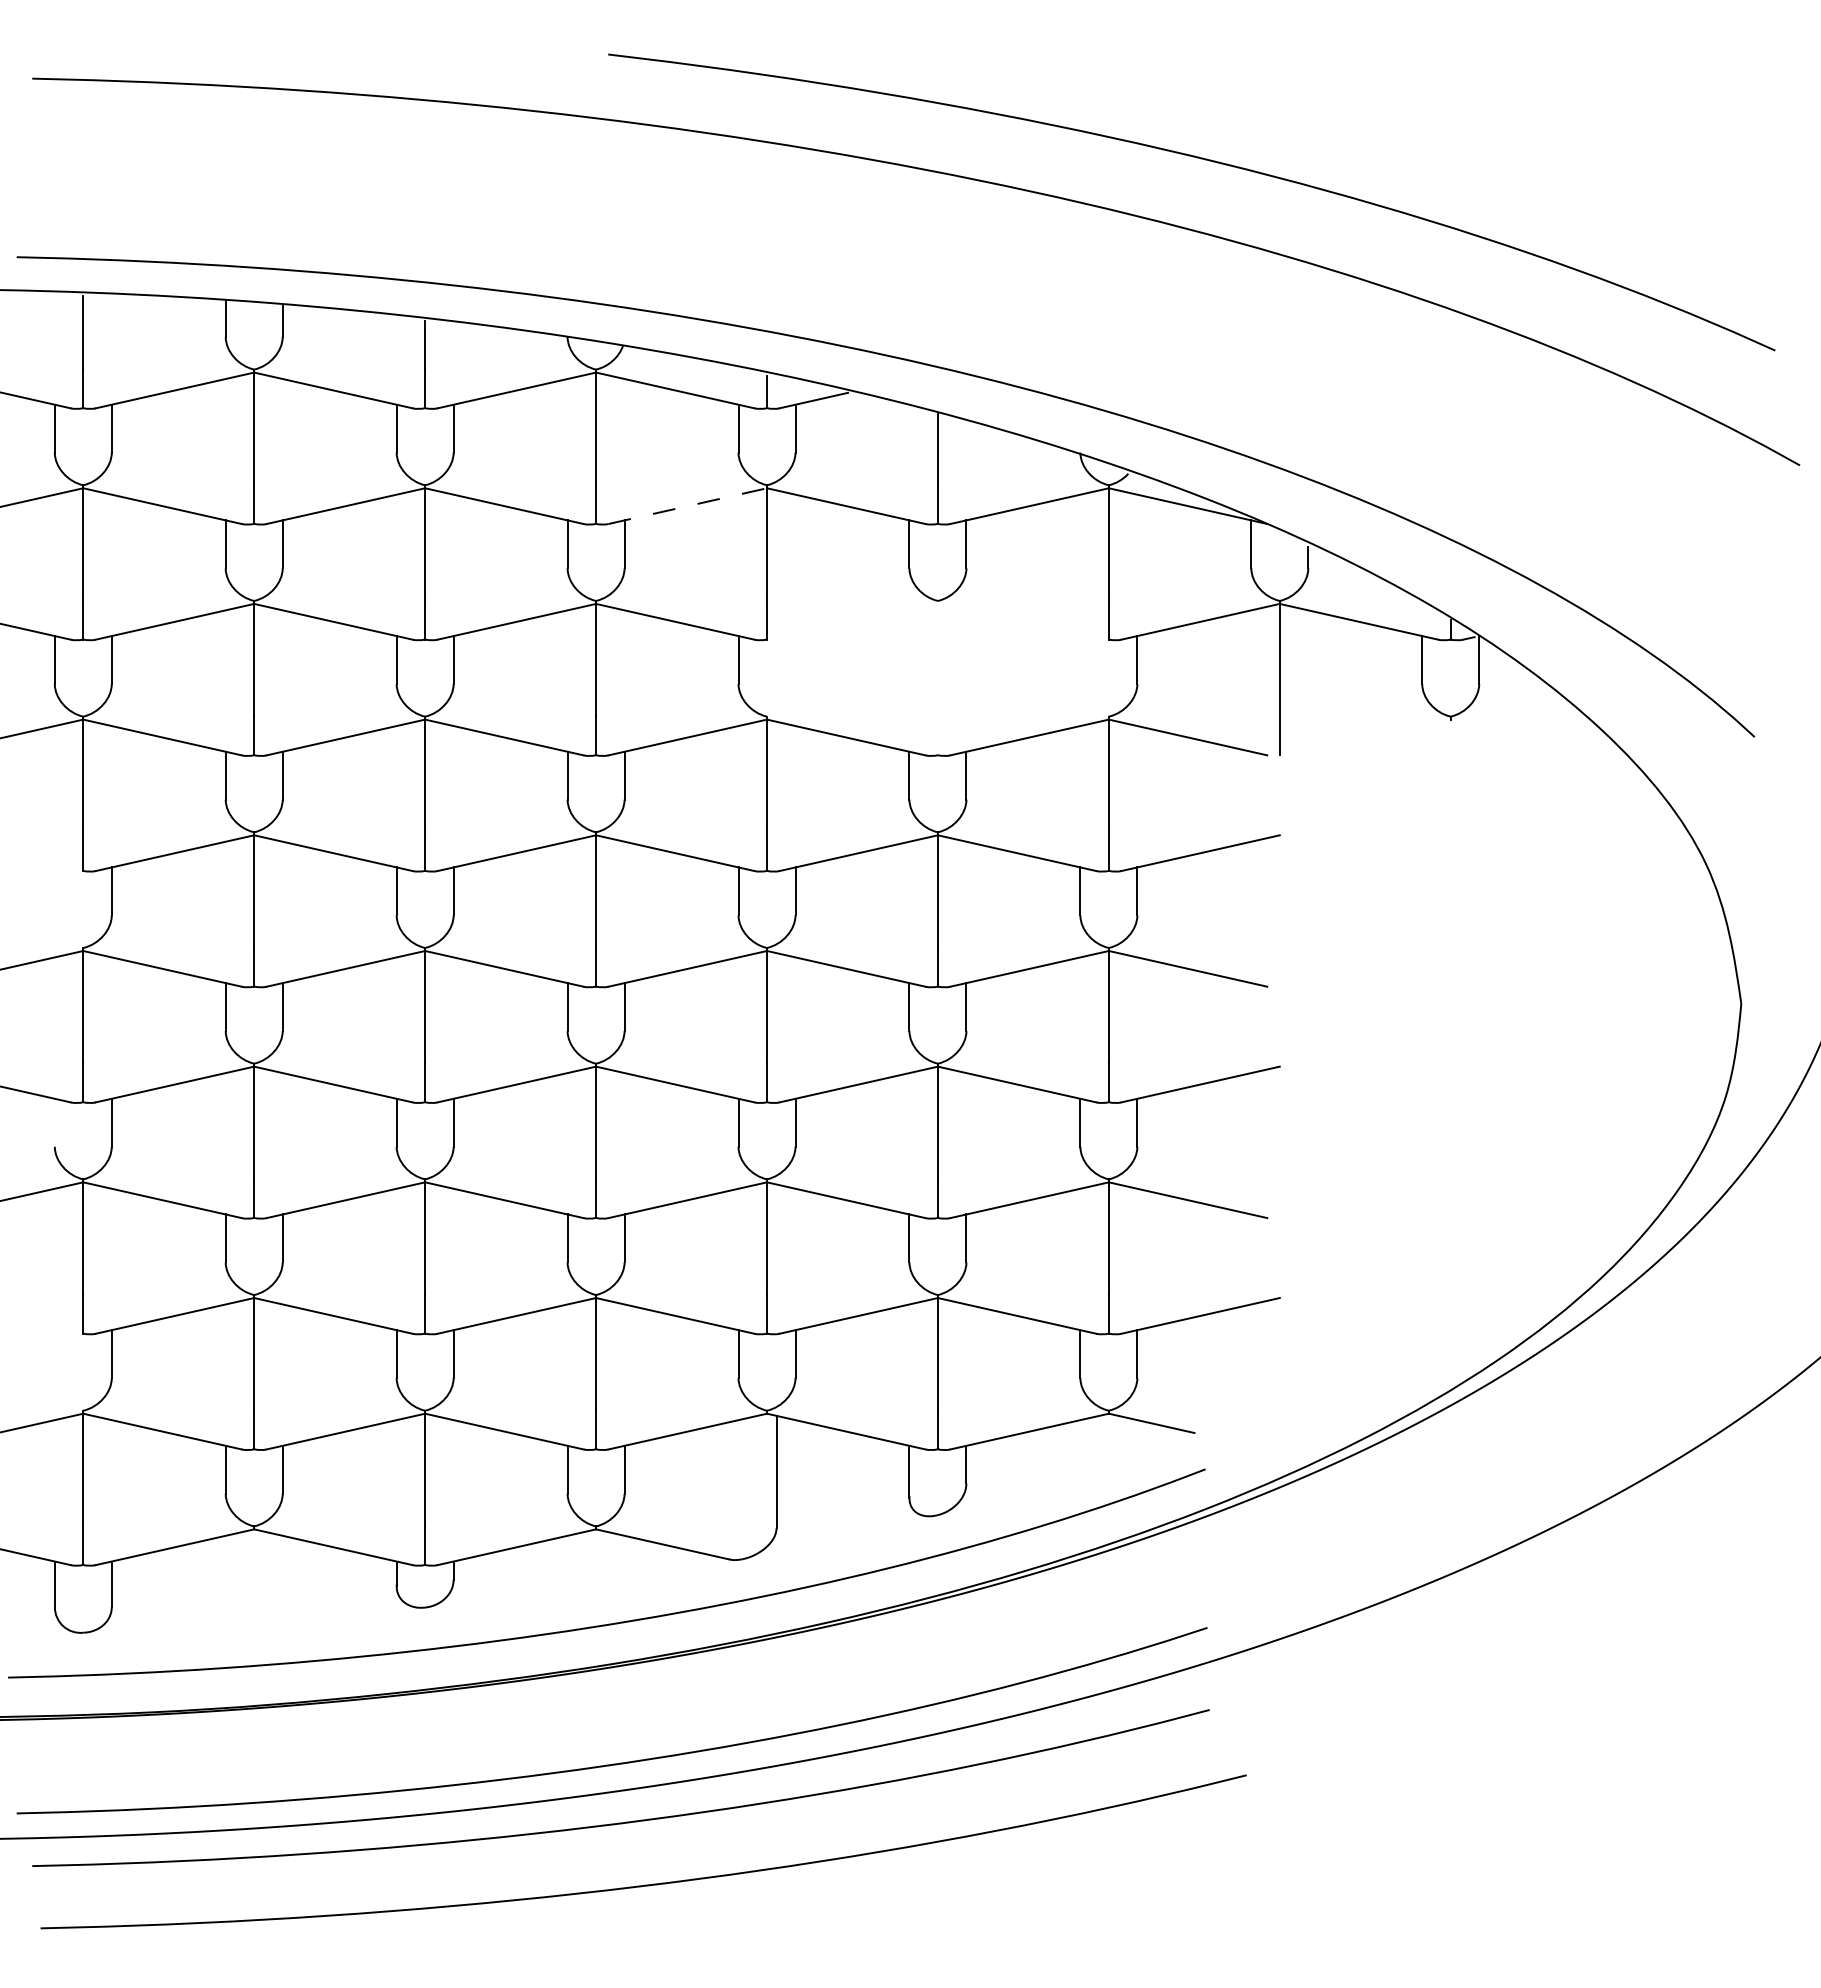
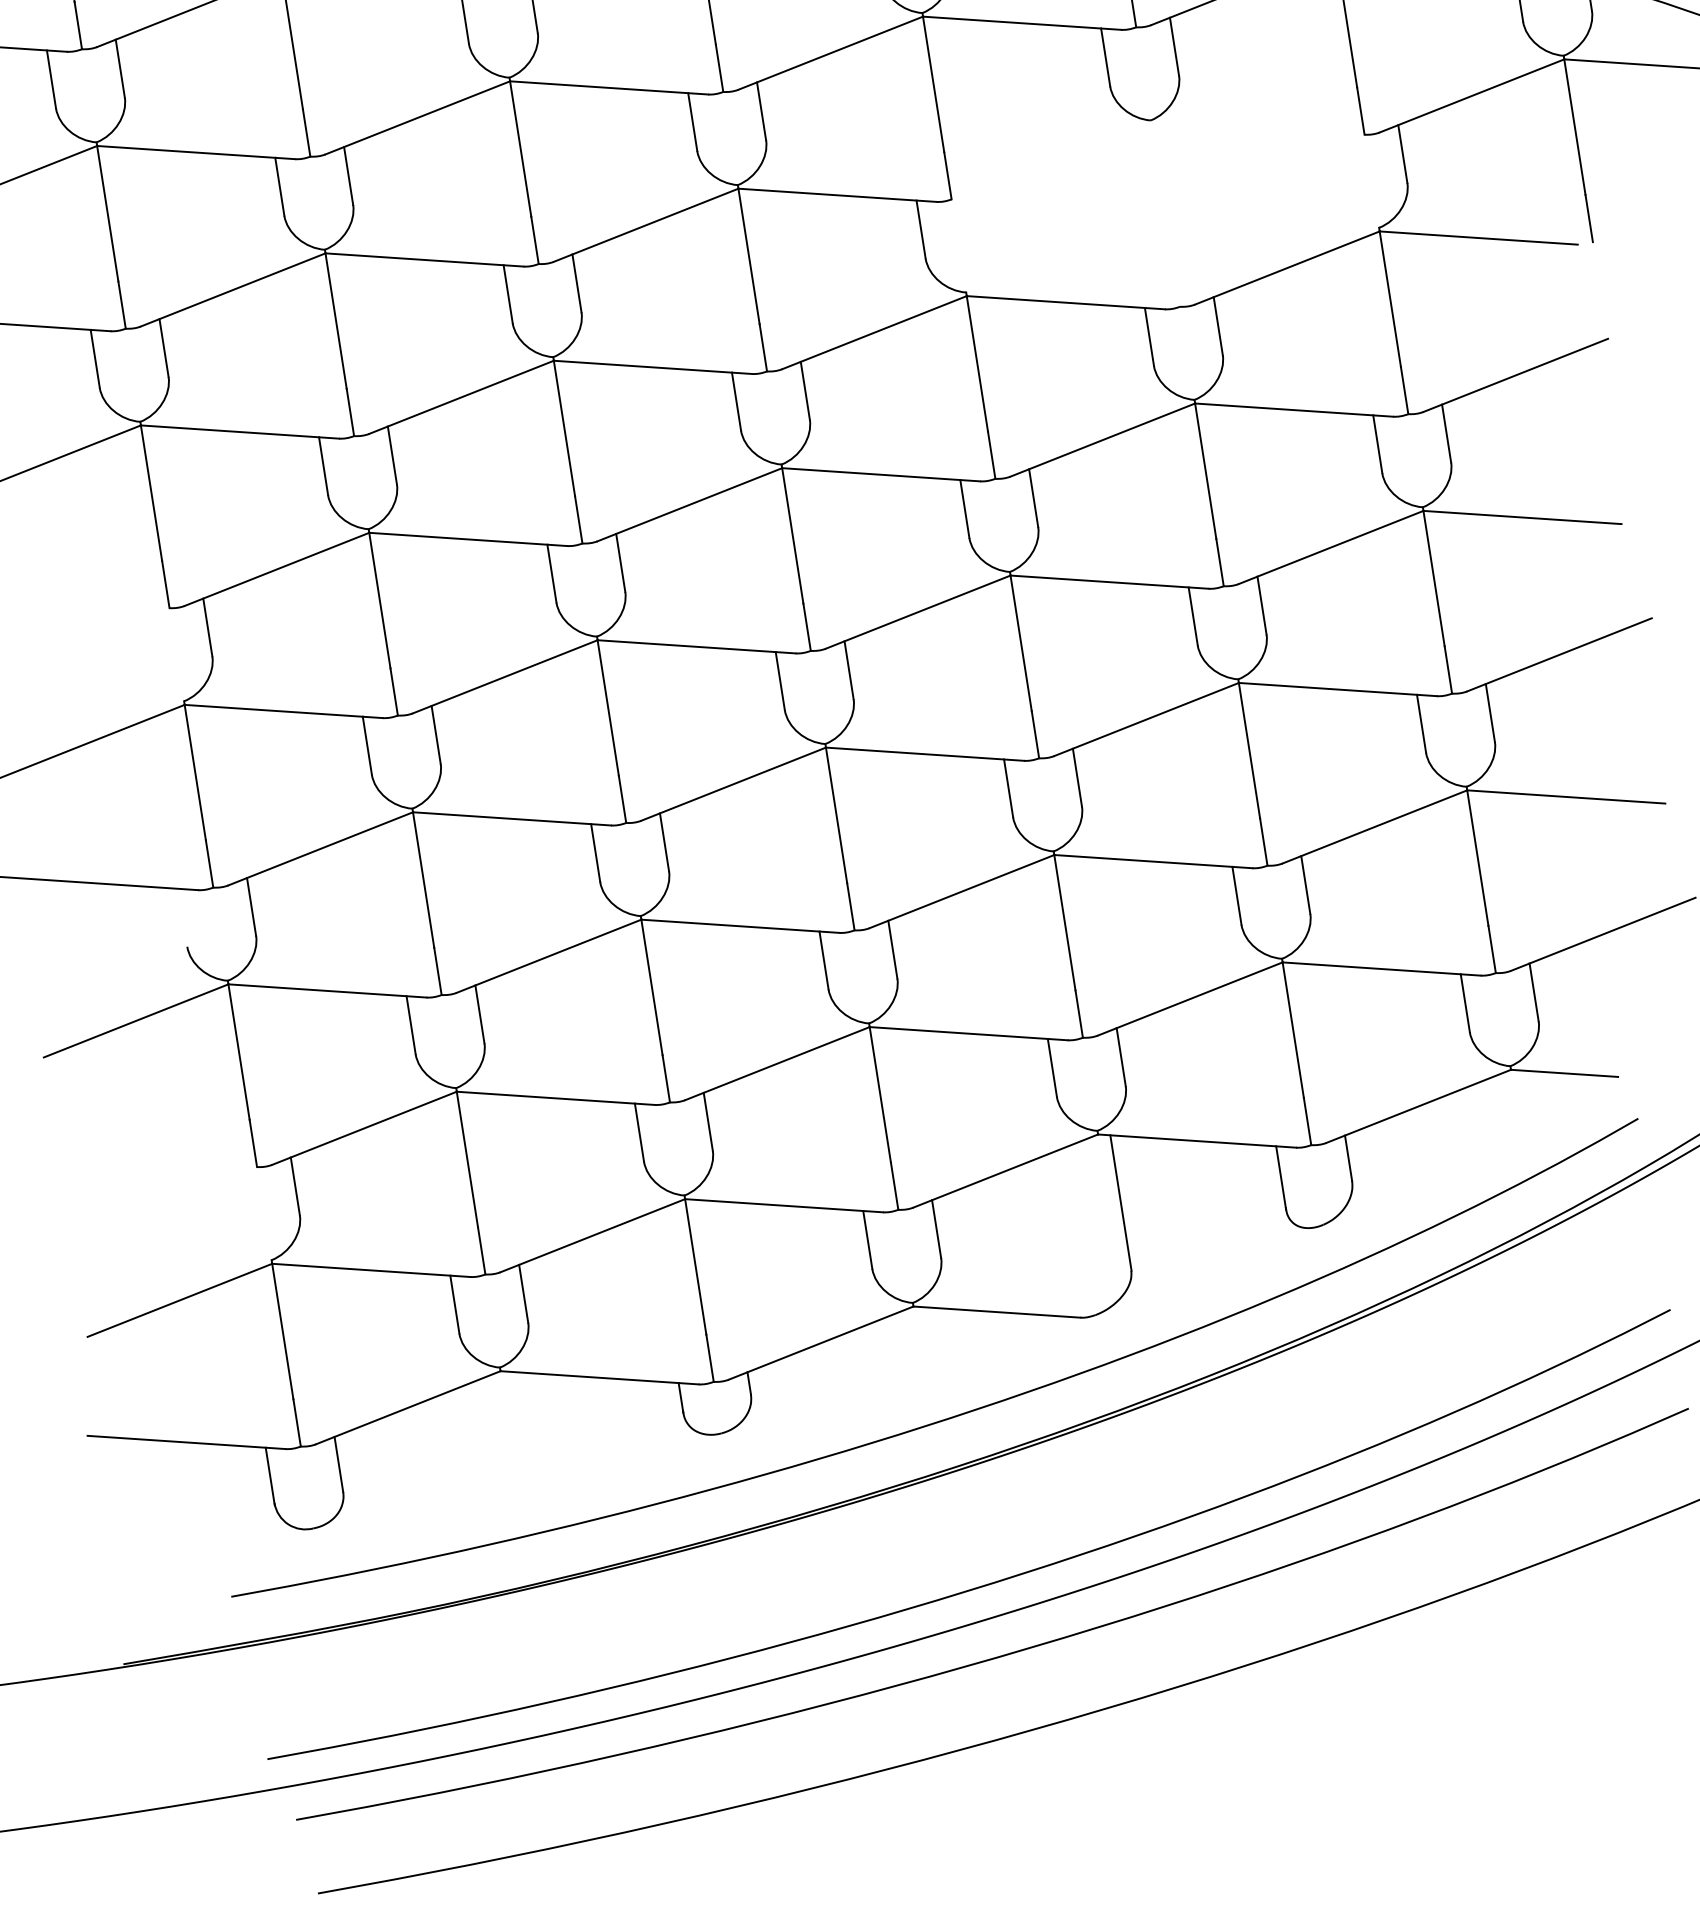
line: (688, 506) -> (831, 53), dashed -> solid

